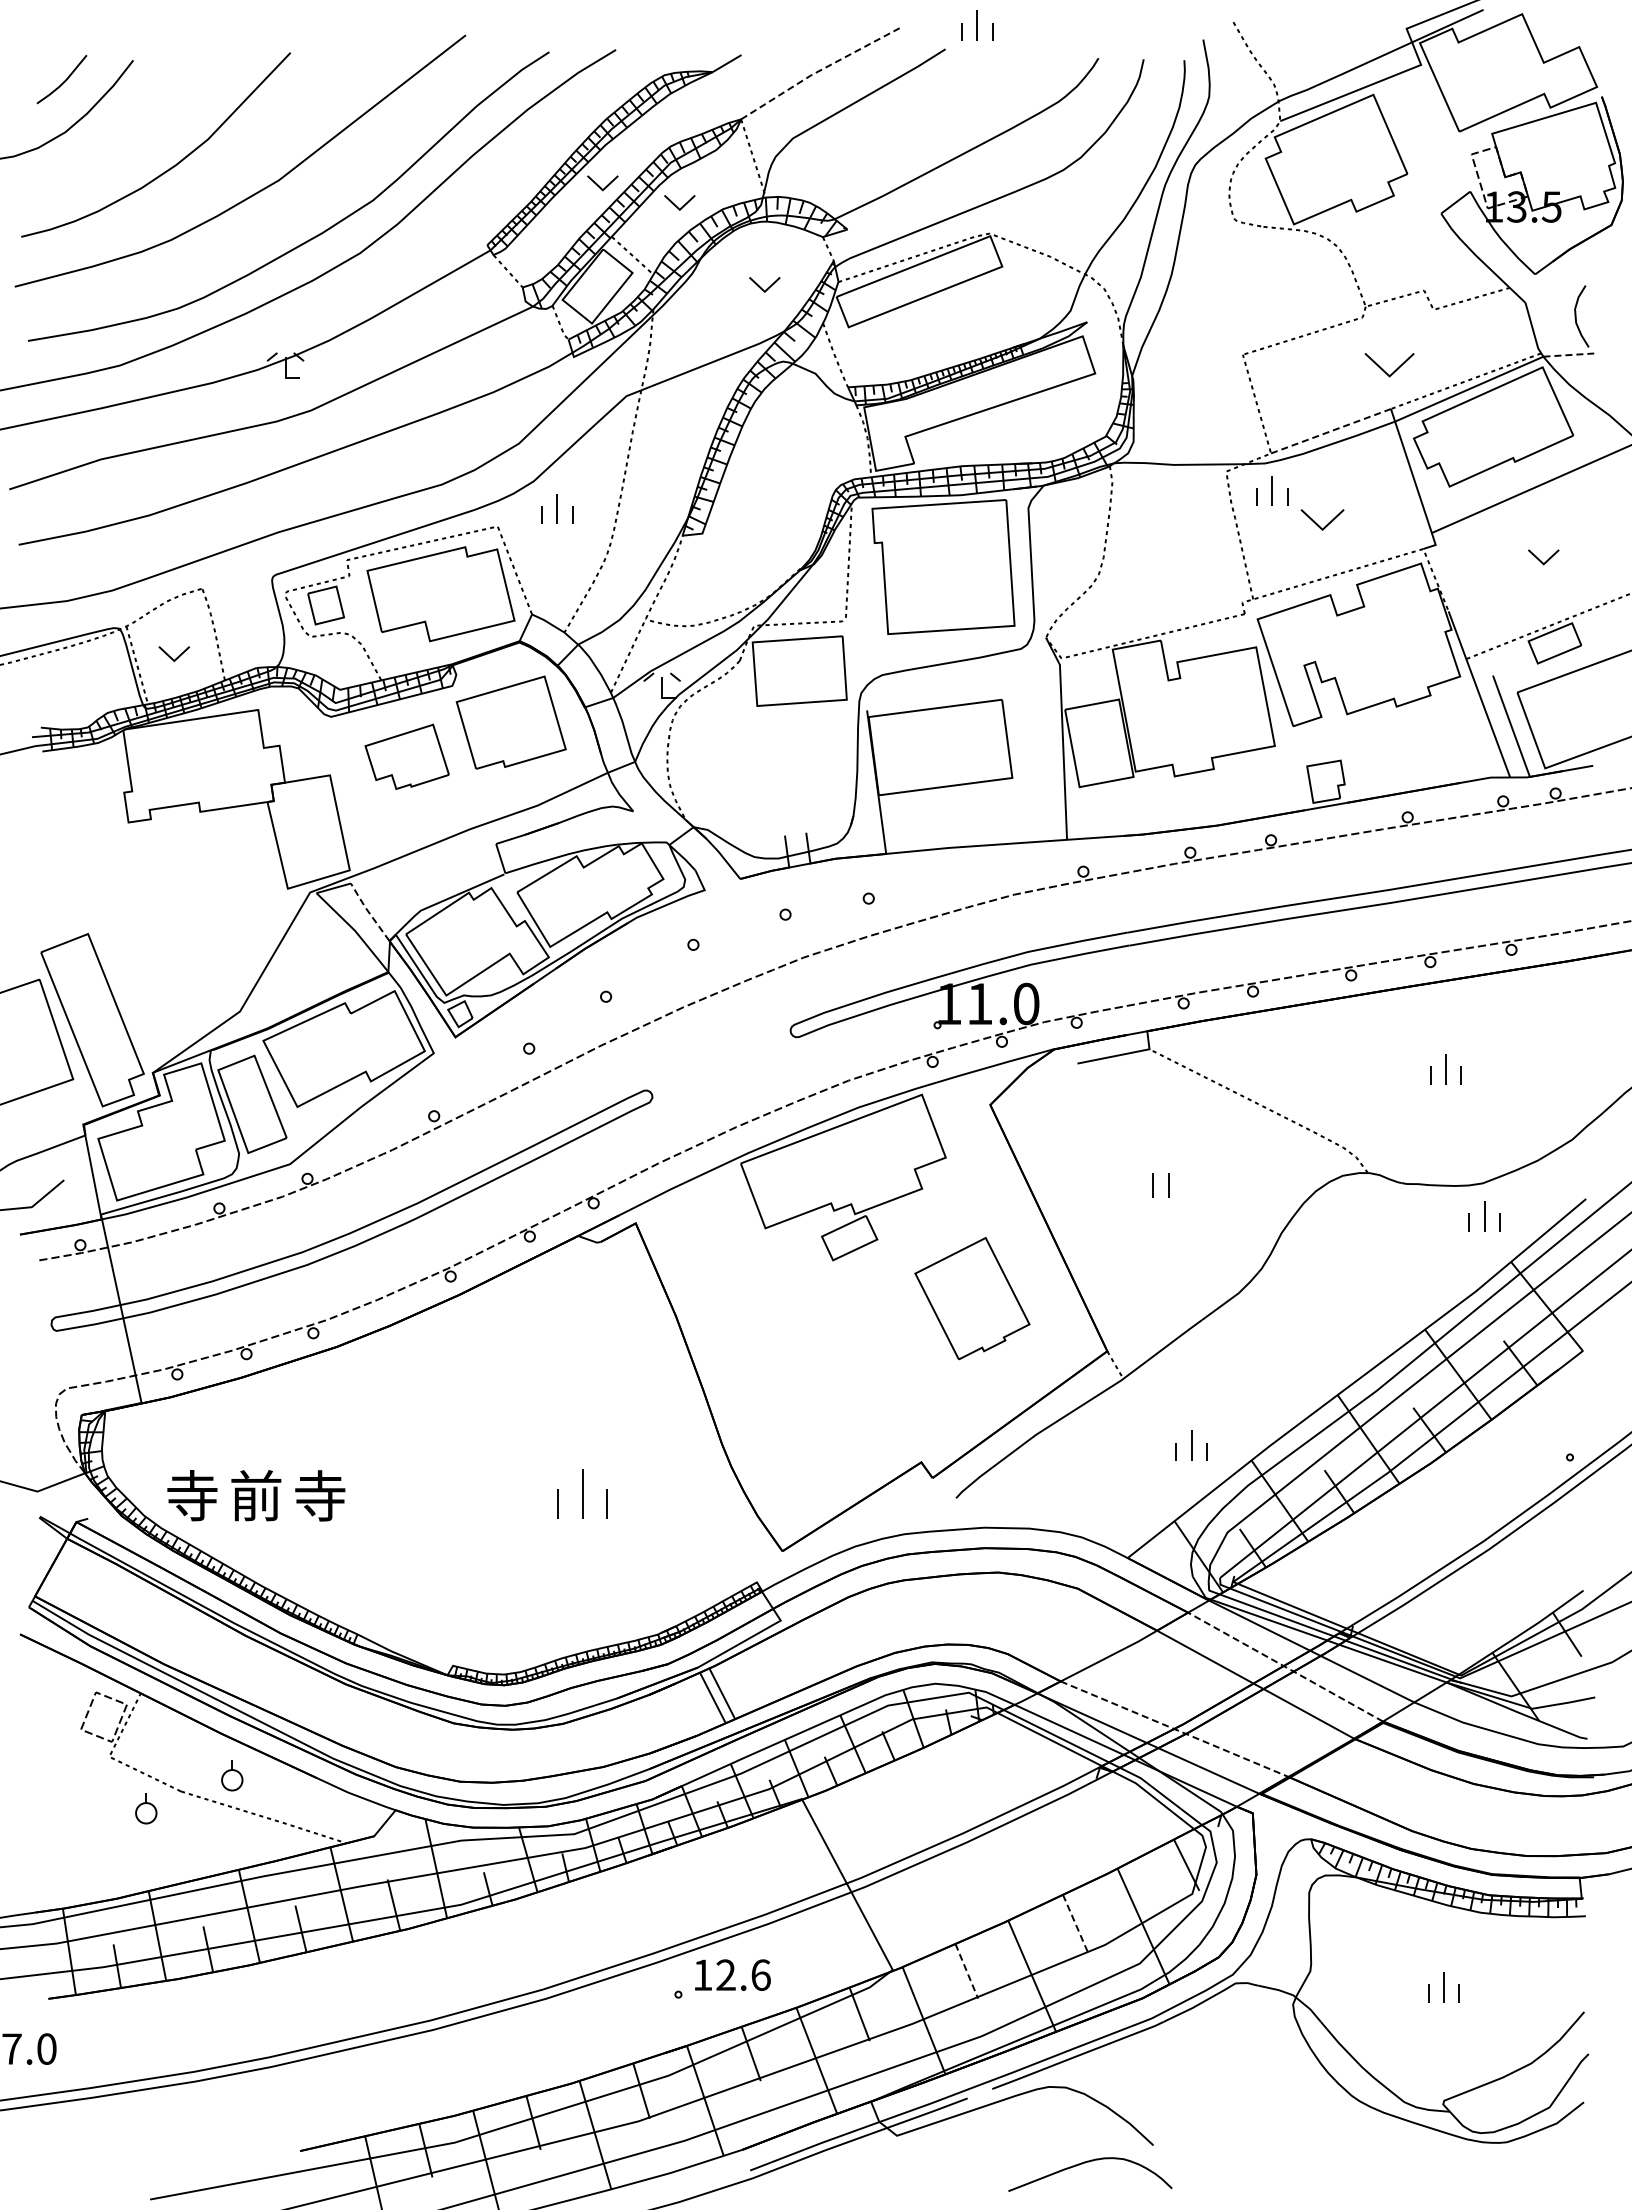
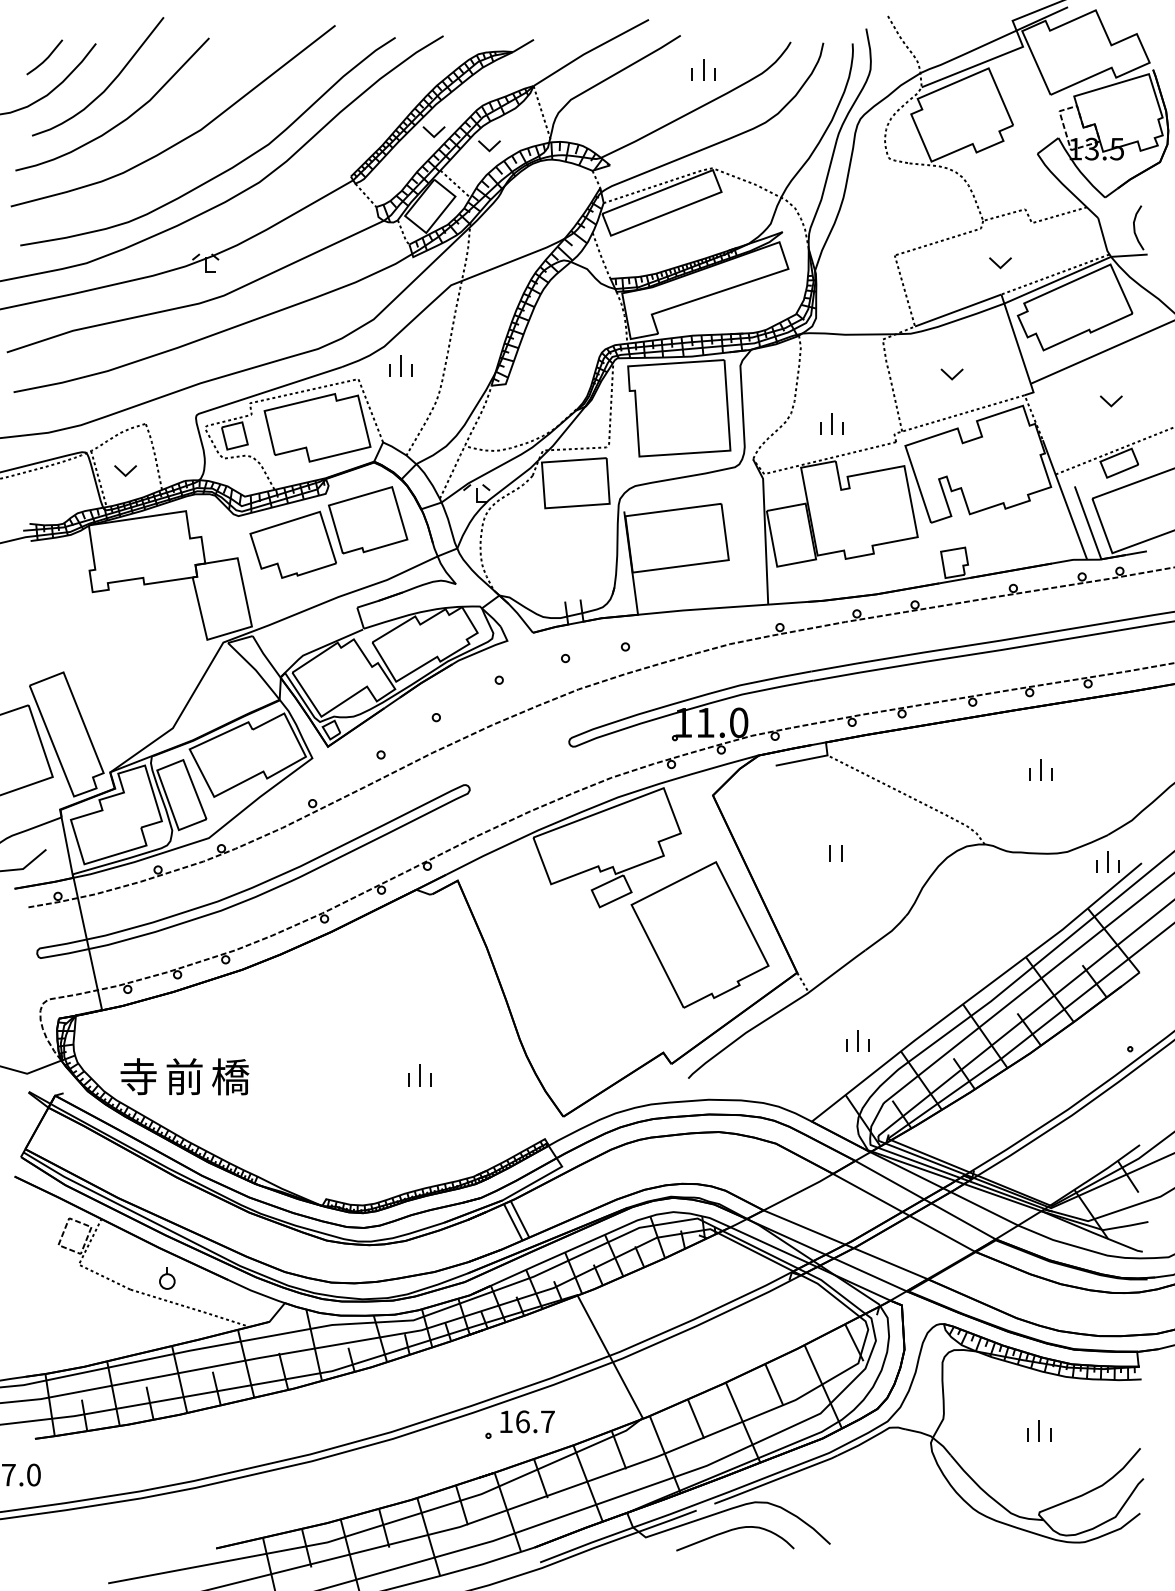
part: (977, 25) -> (703, 70), moved
line: (819, 70) -> (590, 50), dashed -> solid
curve: (149, 119) -> (107, 86), added
part: (764, 284) -> (550, 204), removed
line: (1569, 355) -> (1129, 256), dashed -> solid
part: (1389, 365) -> (1000, 263), size x0.62
line: (1331, 431) -> (958, 310), dashed -> solid
part: (1272, 490) -> (831, 423), moved
part: (1322, 519) -> (952, 374), size x0.71
part: (406, 756) -> (292, 544), size x1.43
line: (368, 911) -> (265, 656), dashed -> solid
part: (1484, 1216) -> (1107, 862), moved
part: (972, 1298) -> (700, 934), size x1.67
part: (582, 1493) -> (419, 1075), size x0.62
text: (320, 1495) -> (230, 1076), 寺 -> 橋
line: (1285, 1666) -> (925, 1199), dashed -> solid
line: (1175, 1729) -> (846, 1245), dashed -> solid
part: (146, 1808) -> (105, 1301), removed
line: (1075, 1924) -> (774, 1385), dashed -> solid
line: (966, 1971) -> (695, 1419), dashed -> solid
text: (743, 1974) -> (535, 1421), 12.6 -> 16.7
curve: (1089, 2162) -> (734, 1530), moved

